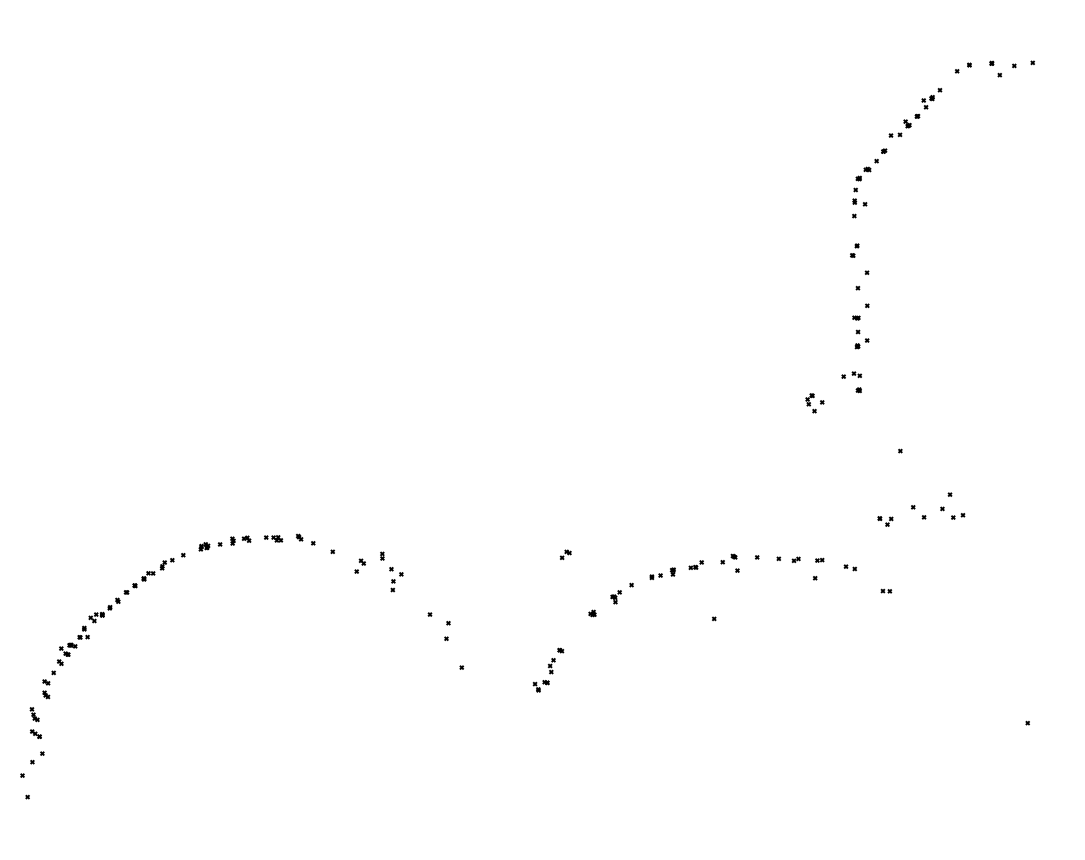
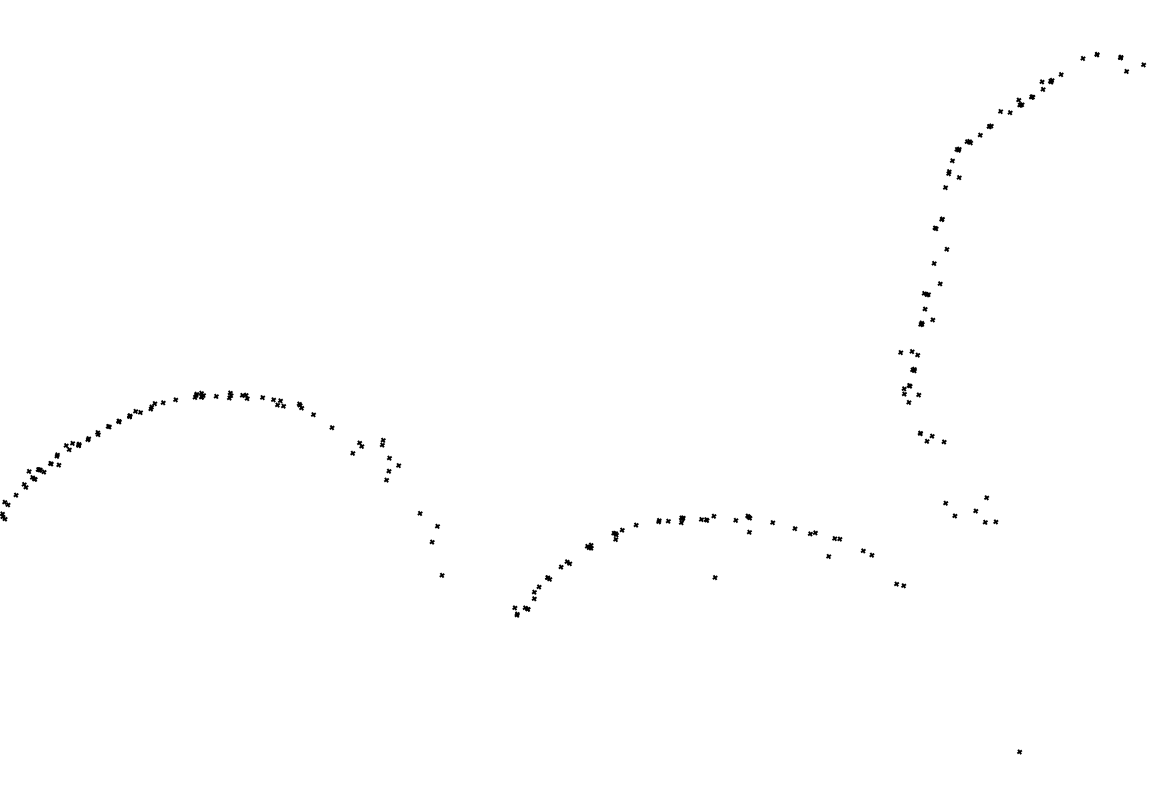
part: (814, 403) -> (910, 394), moved
part: (885, 521) -> (925, 437), moved
part: (273, 538) -> (273, 401), size x1.43
part: (565, 554) -> (565, 564), moved

